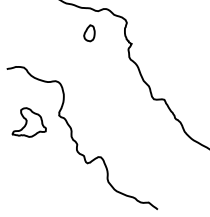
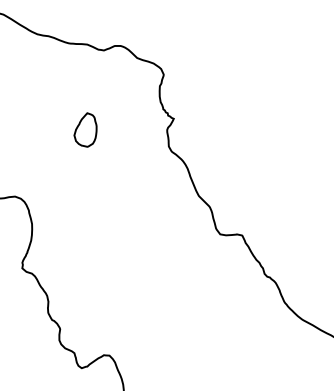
part: (89, 33) -> (85, 130), moved

